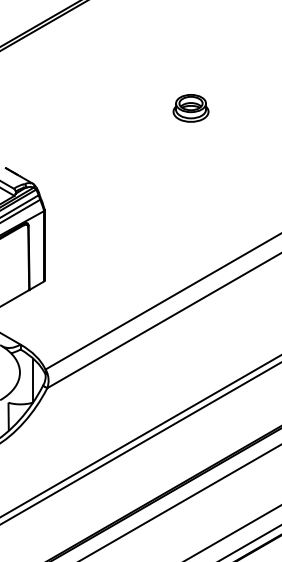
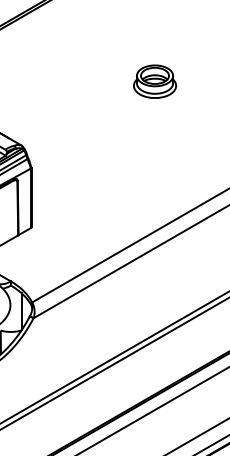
part: (190, 108) -> (154, 81), size x1.43

